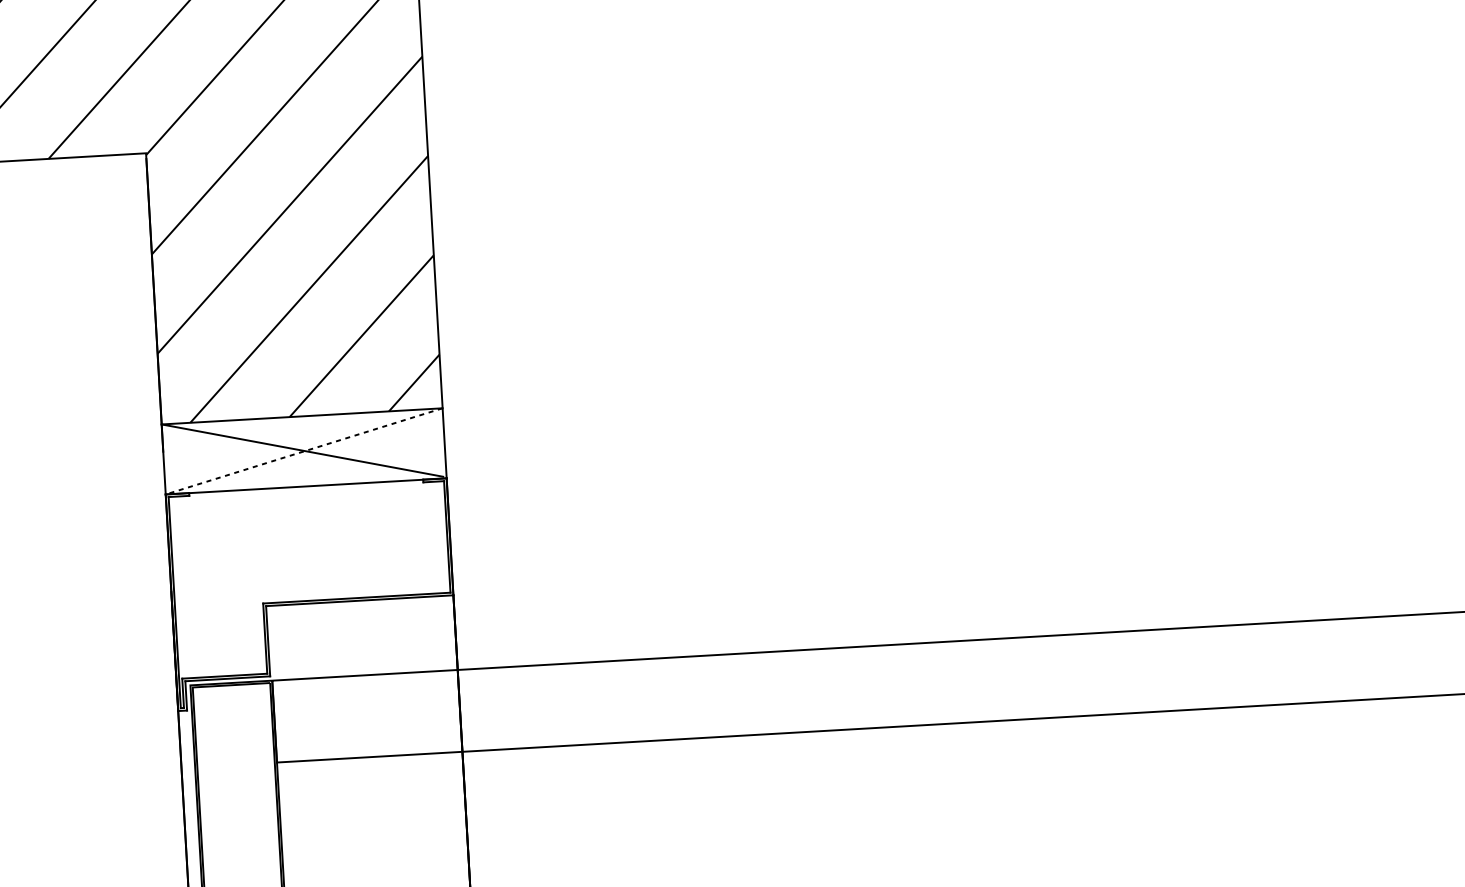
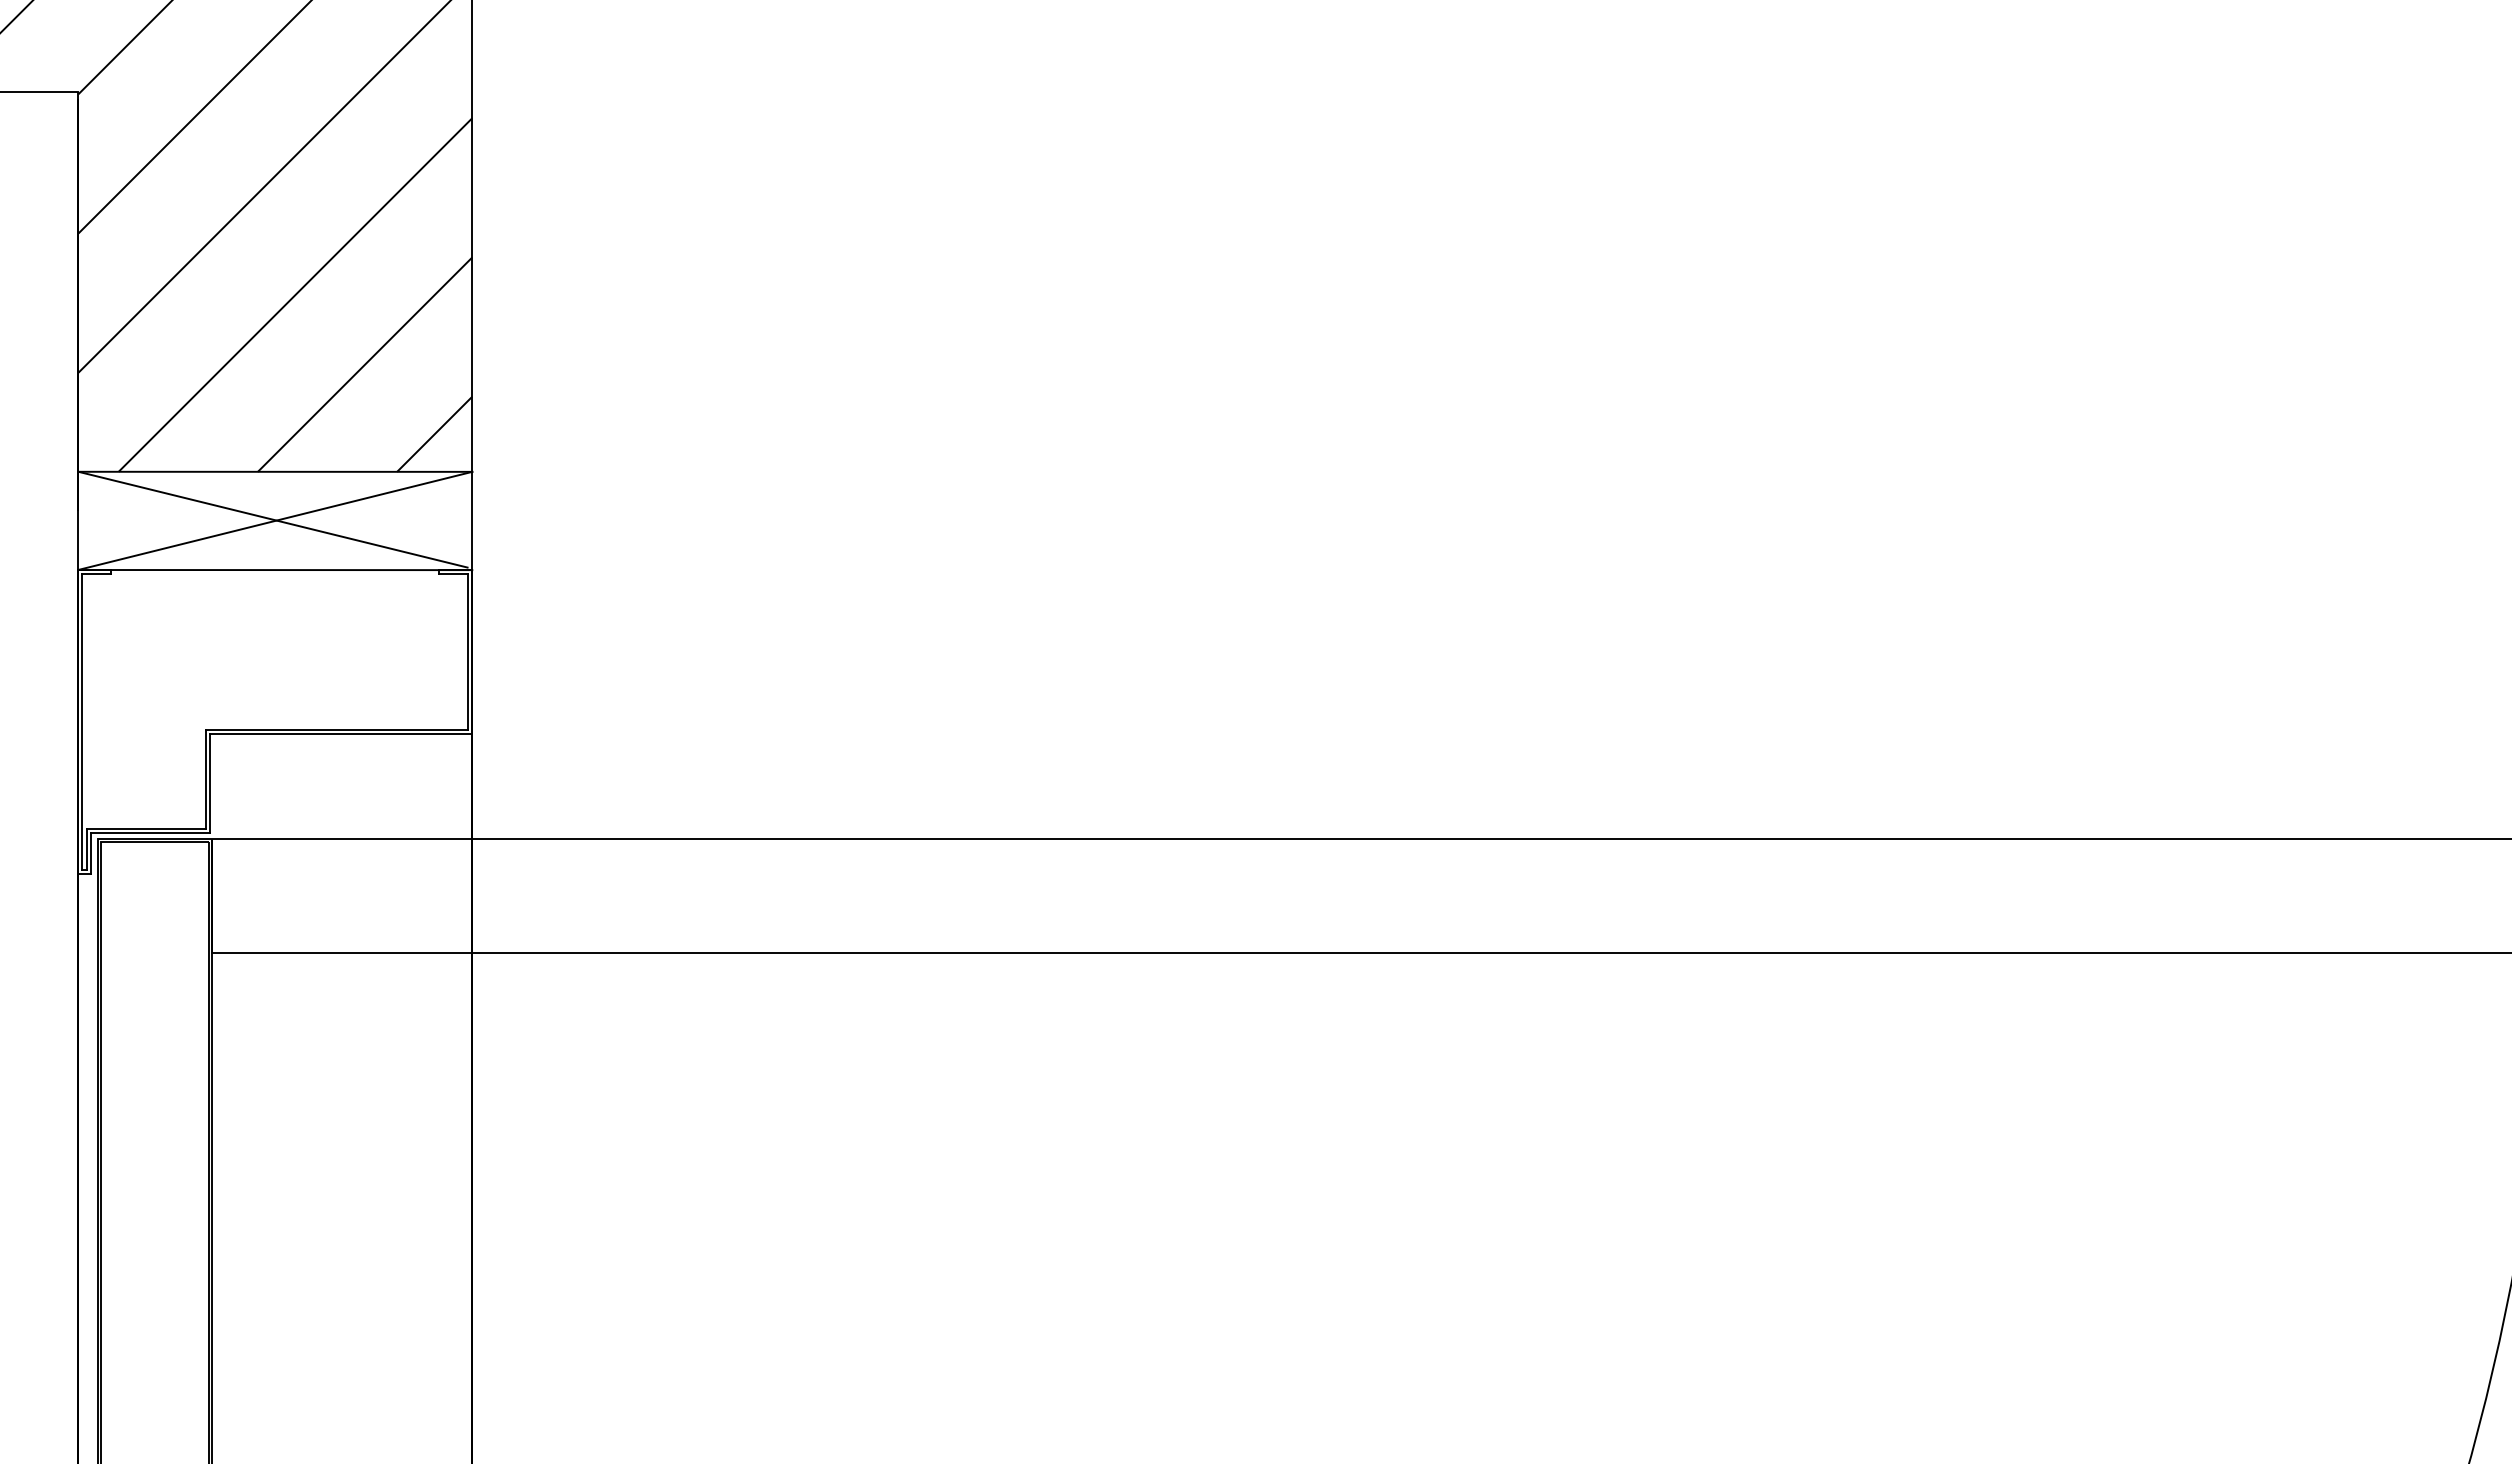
line: (303, 451) -> (274, 521), dashed -> solid

